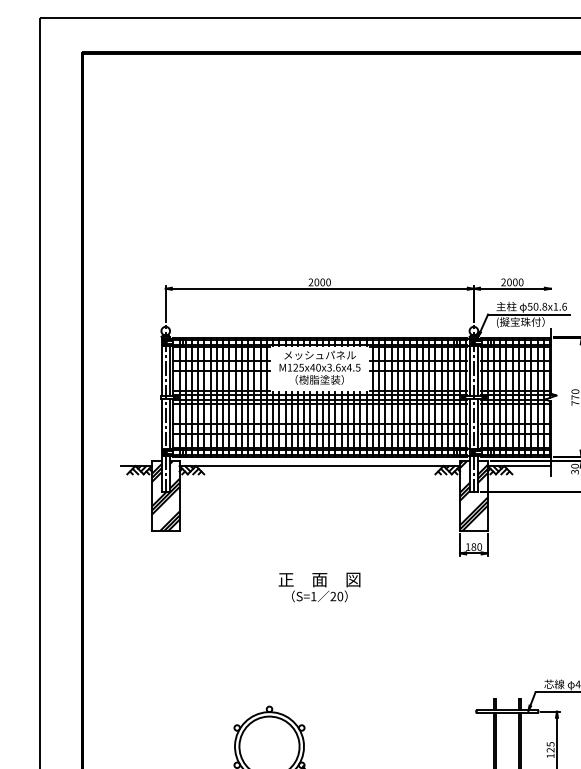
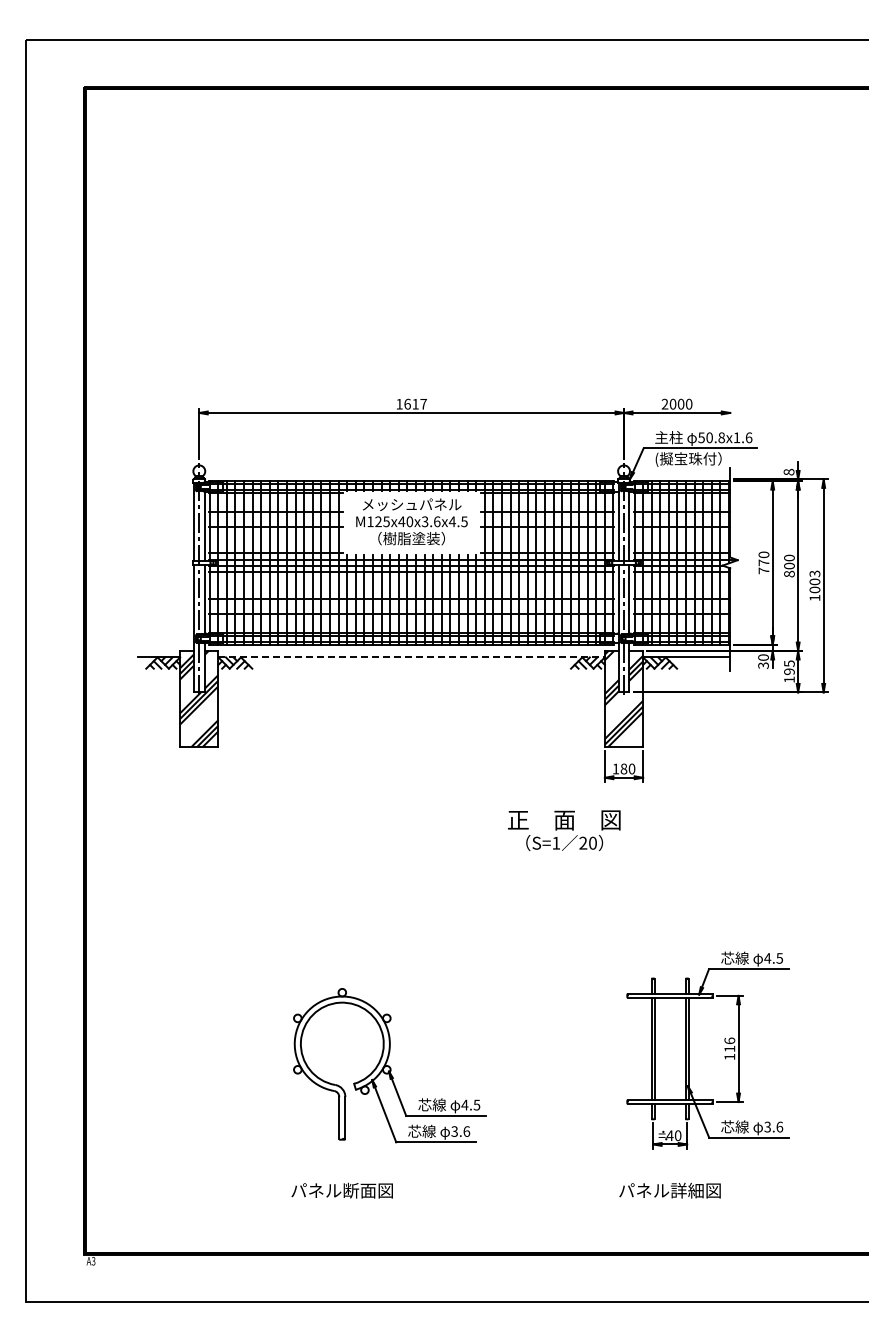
text: (319, 281) -> (411, 403), 2000 -> 1617
line: (320, 466) -> (412, 657), solid -> dashed
text: (319, 587) -> (564, 830), moved
text: (550, 746) -> (729, 1044), 125 -> 116

